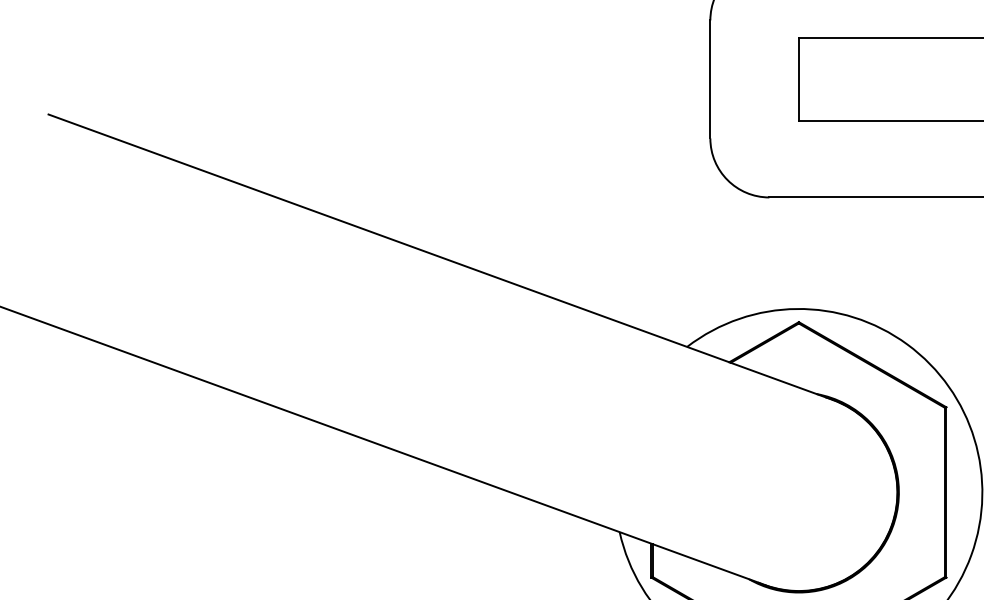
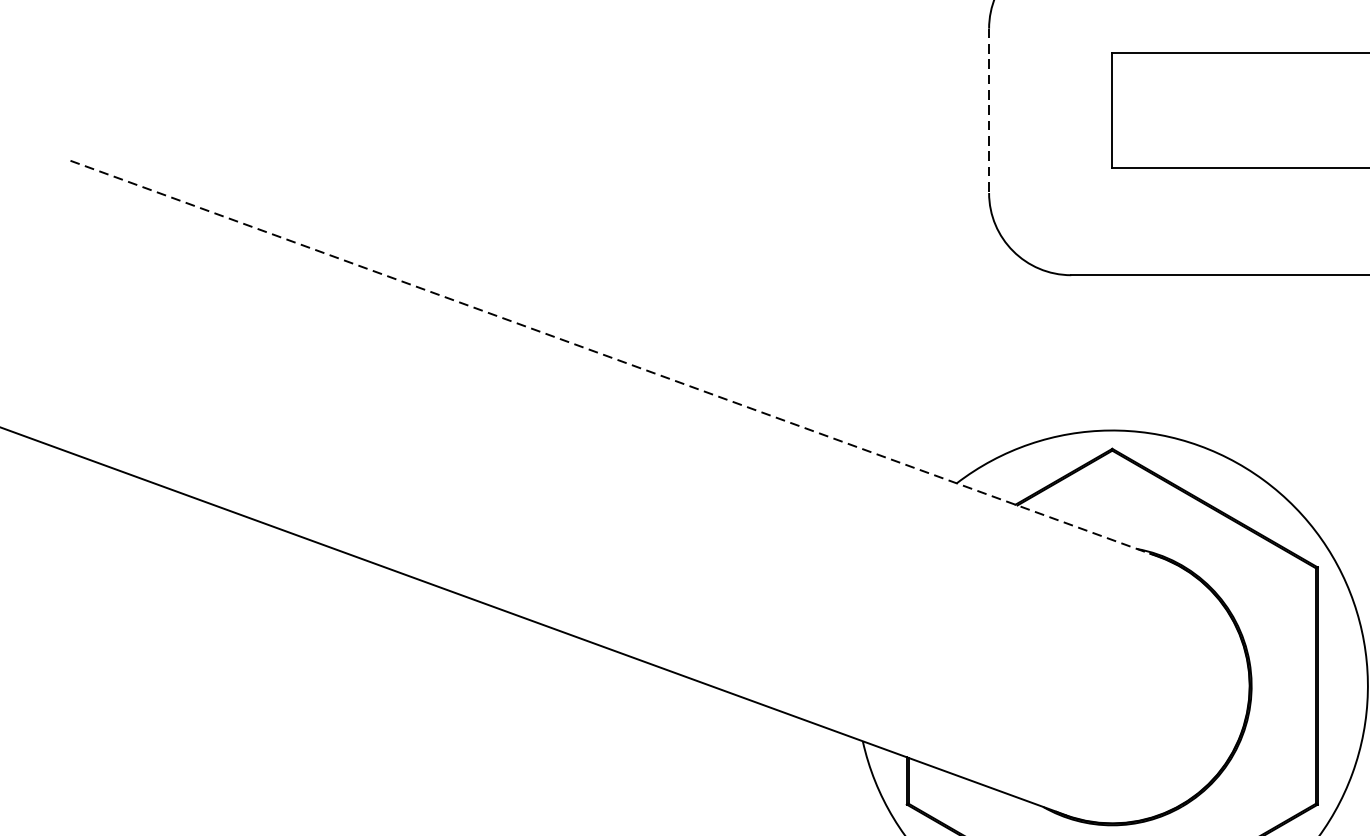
line: (710, 79) -> (989, 110), solid -> dashed
line: (440, 257) -> (613, 358), solid -> dashed

